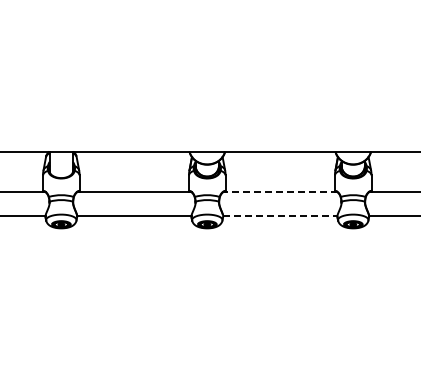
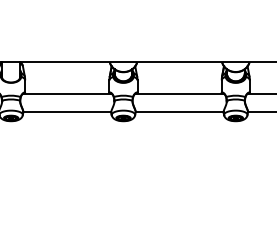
line: (279, 192) -> (179, 93), dashed -> solid
line: (280, 215) -> (179, 111), dashed -> solid

